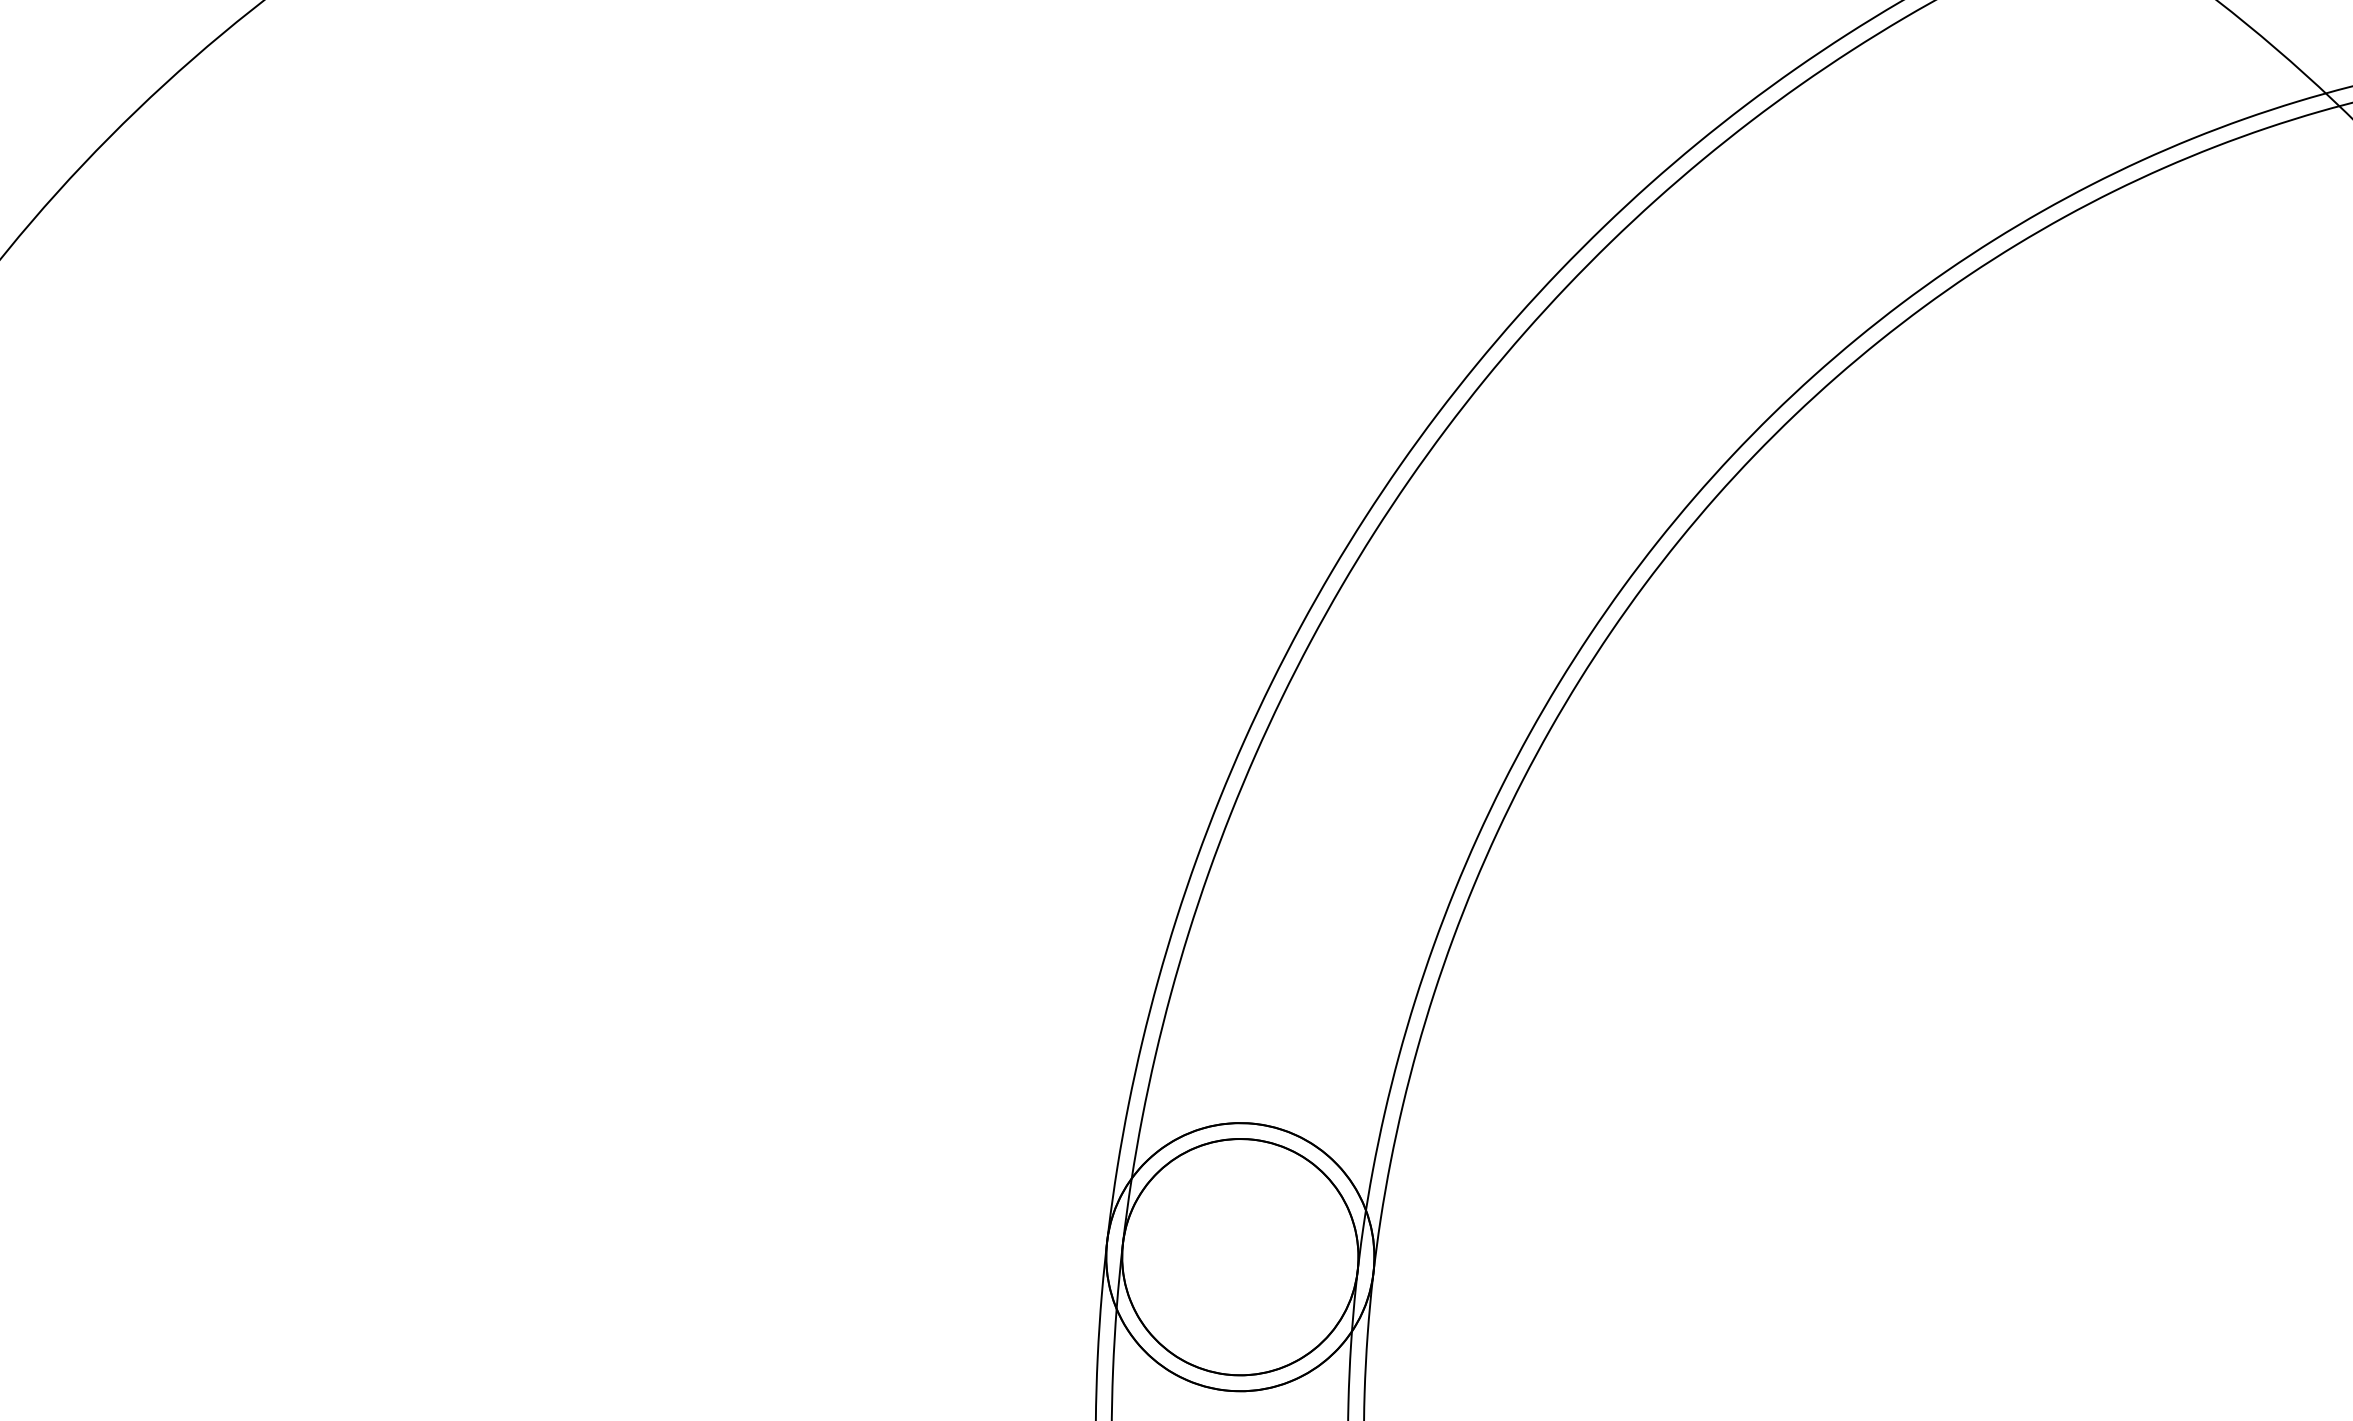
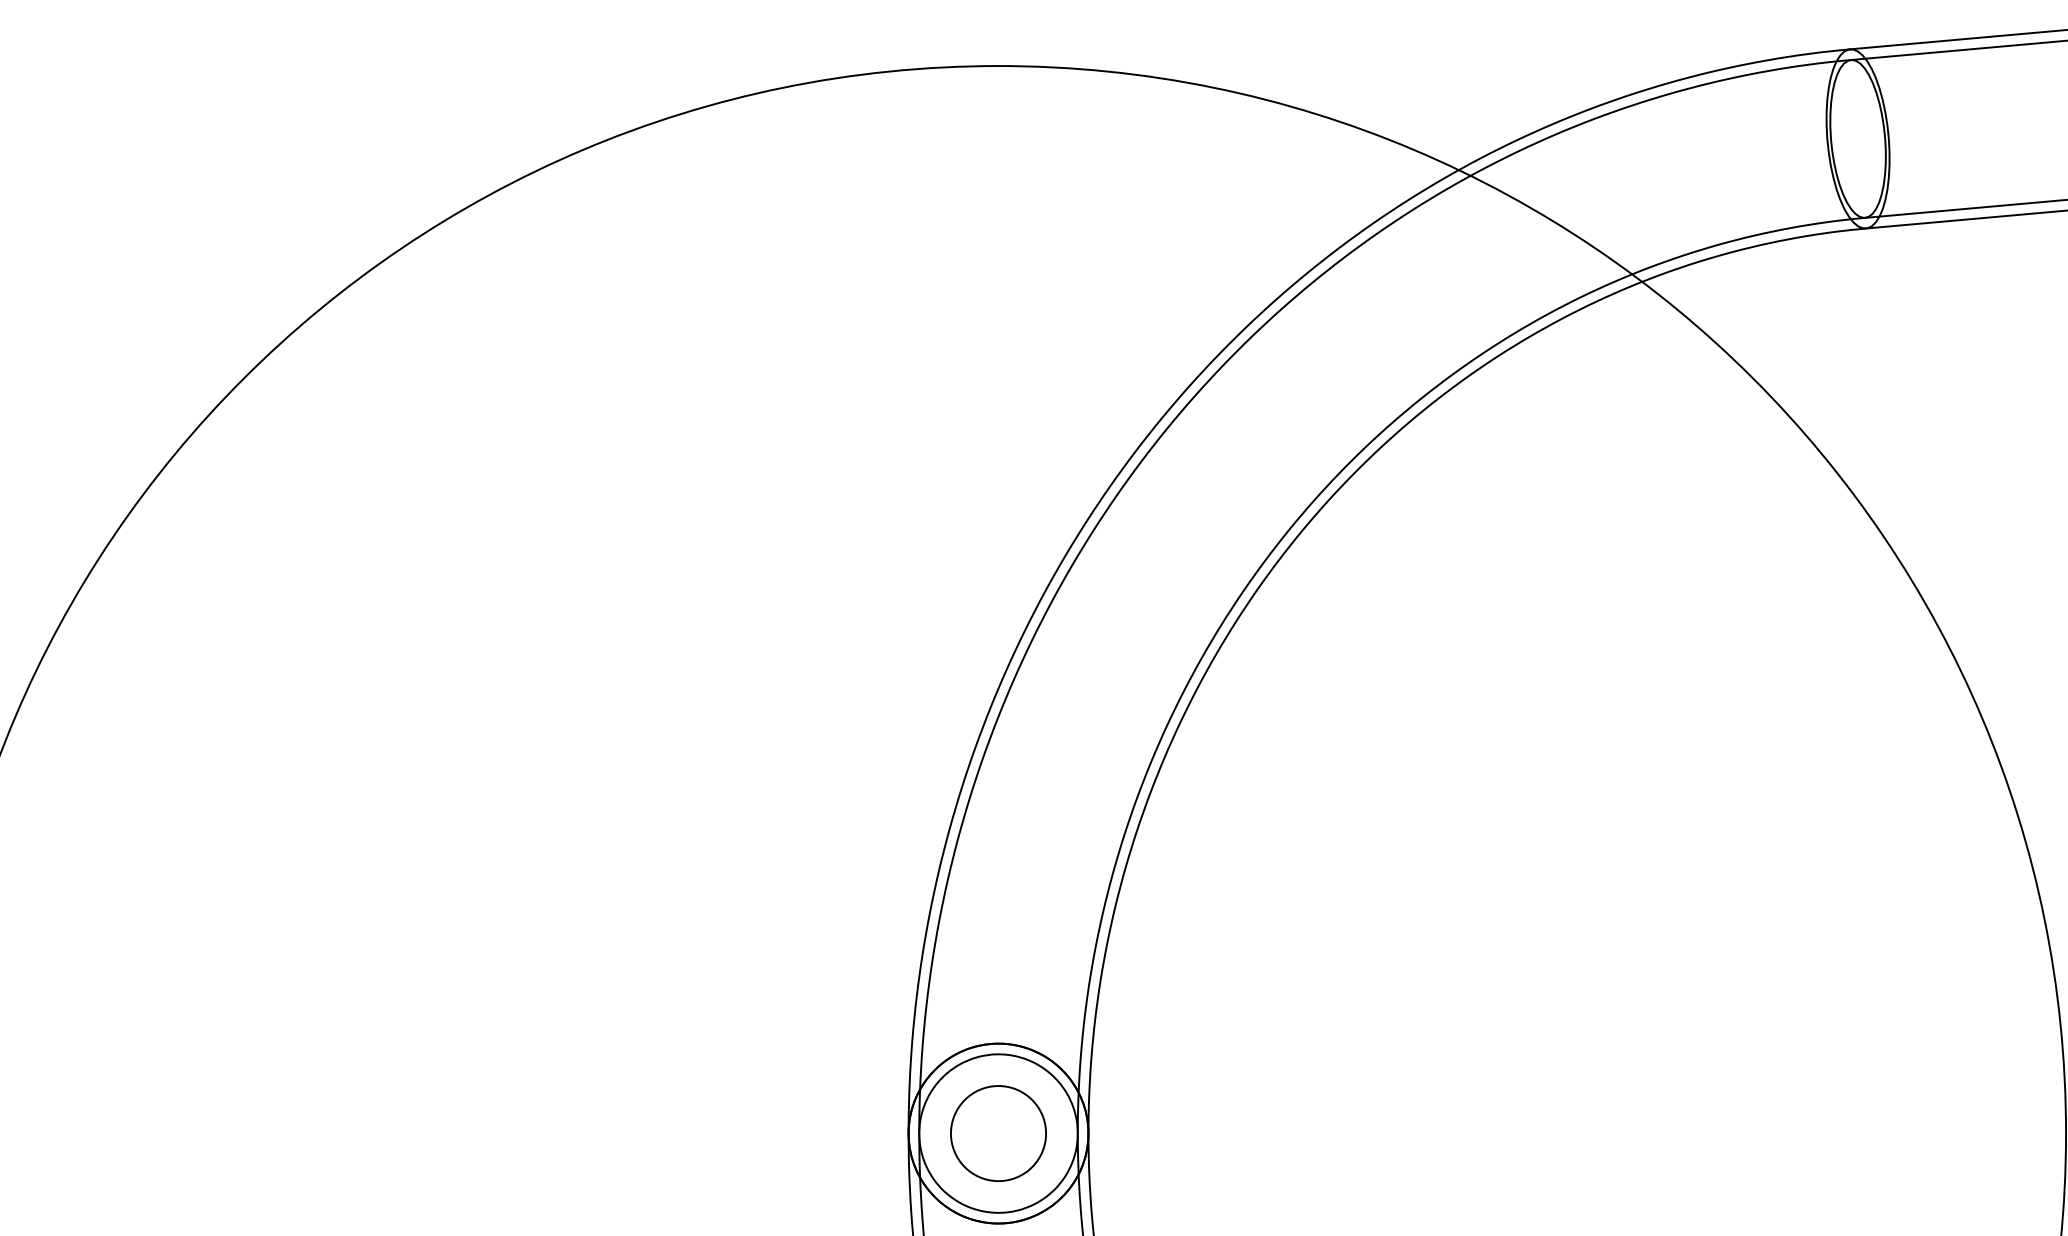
circle: (1240, 1257) -> (998, 1133), size x0.6

